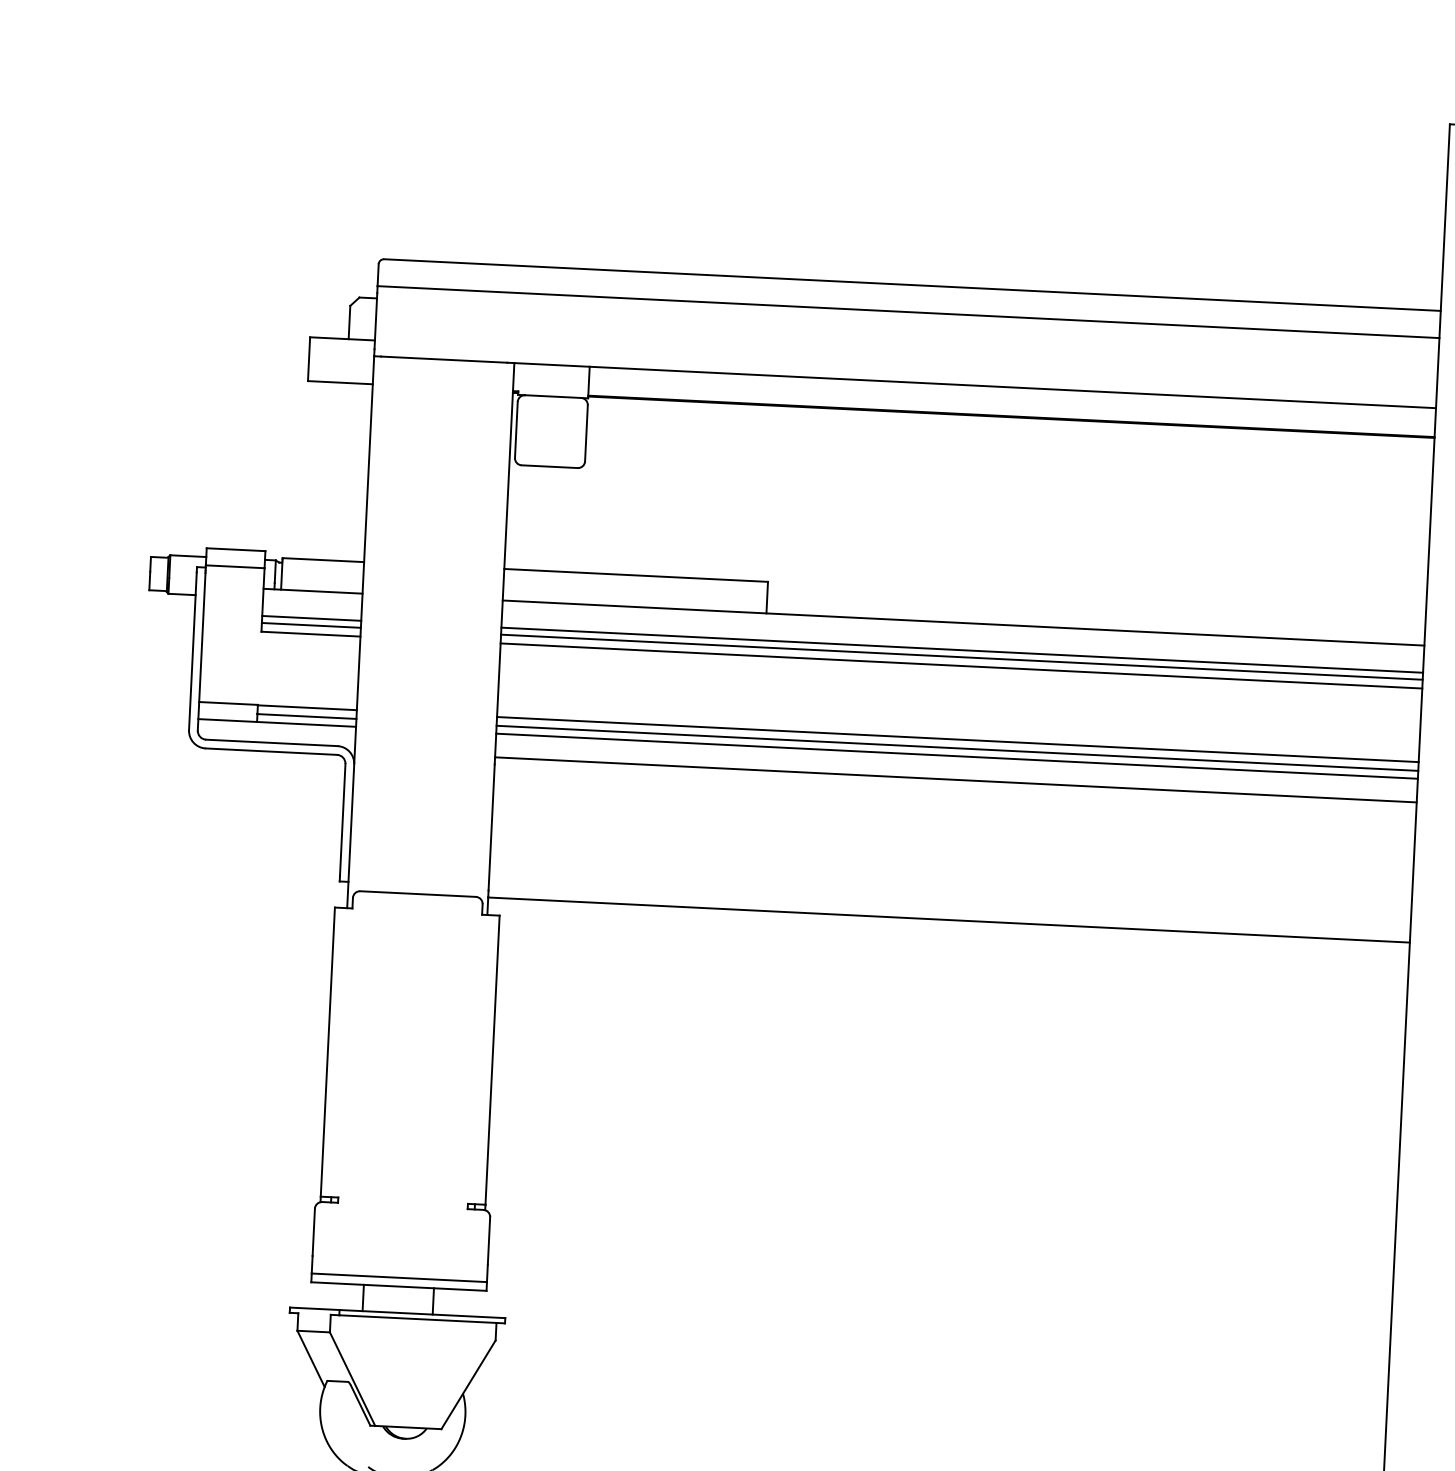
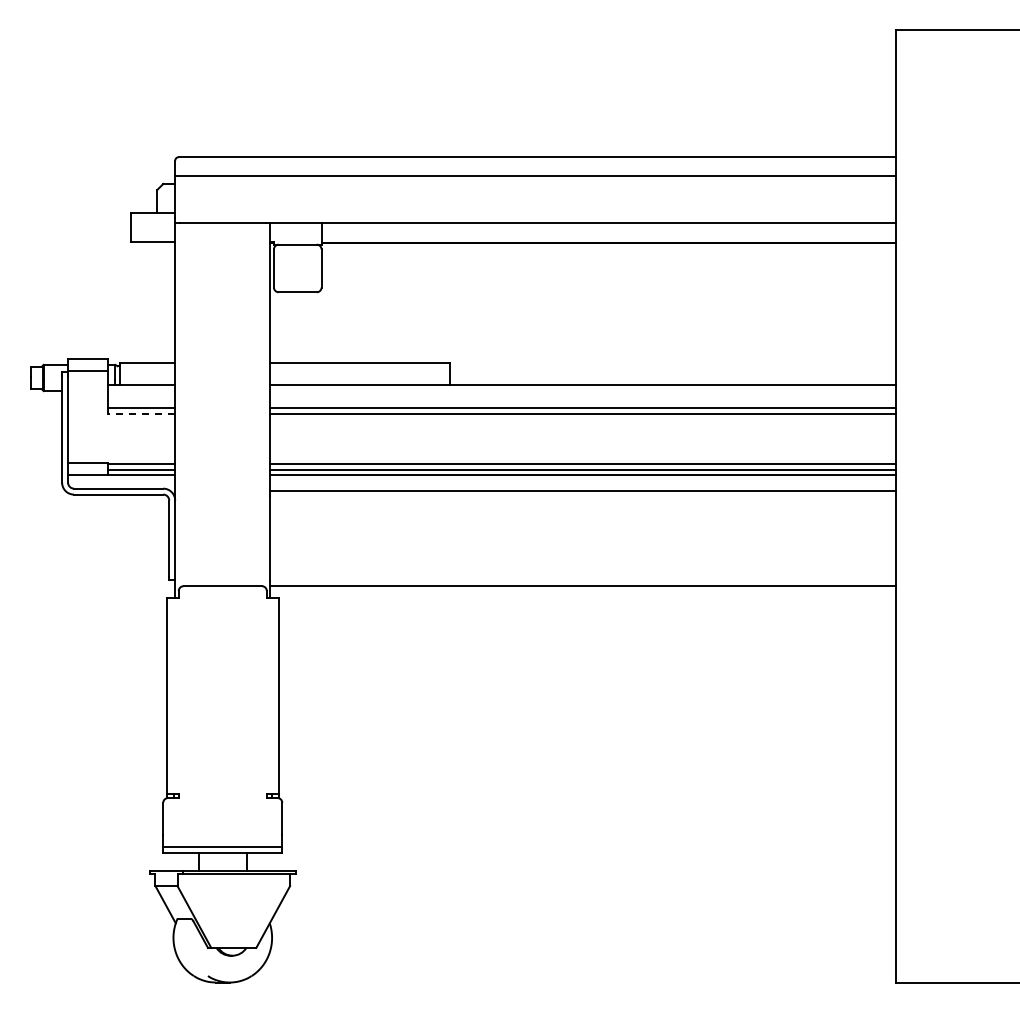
line: (311, 617) -> (141, 402), removed
line: (310, 633) -> (141, 413), solid -> dashed
line: (962, 649) -> (583, 402), removed

